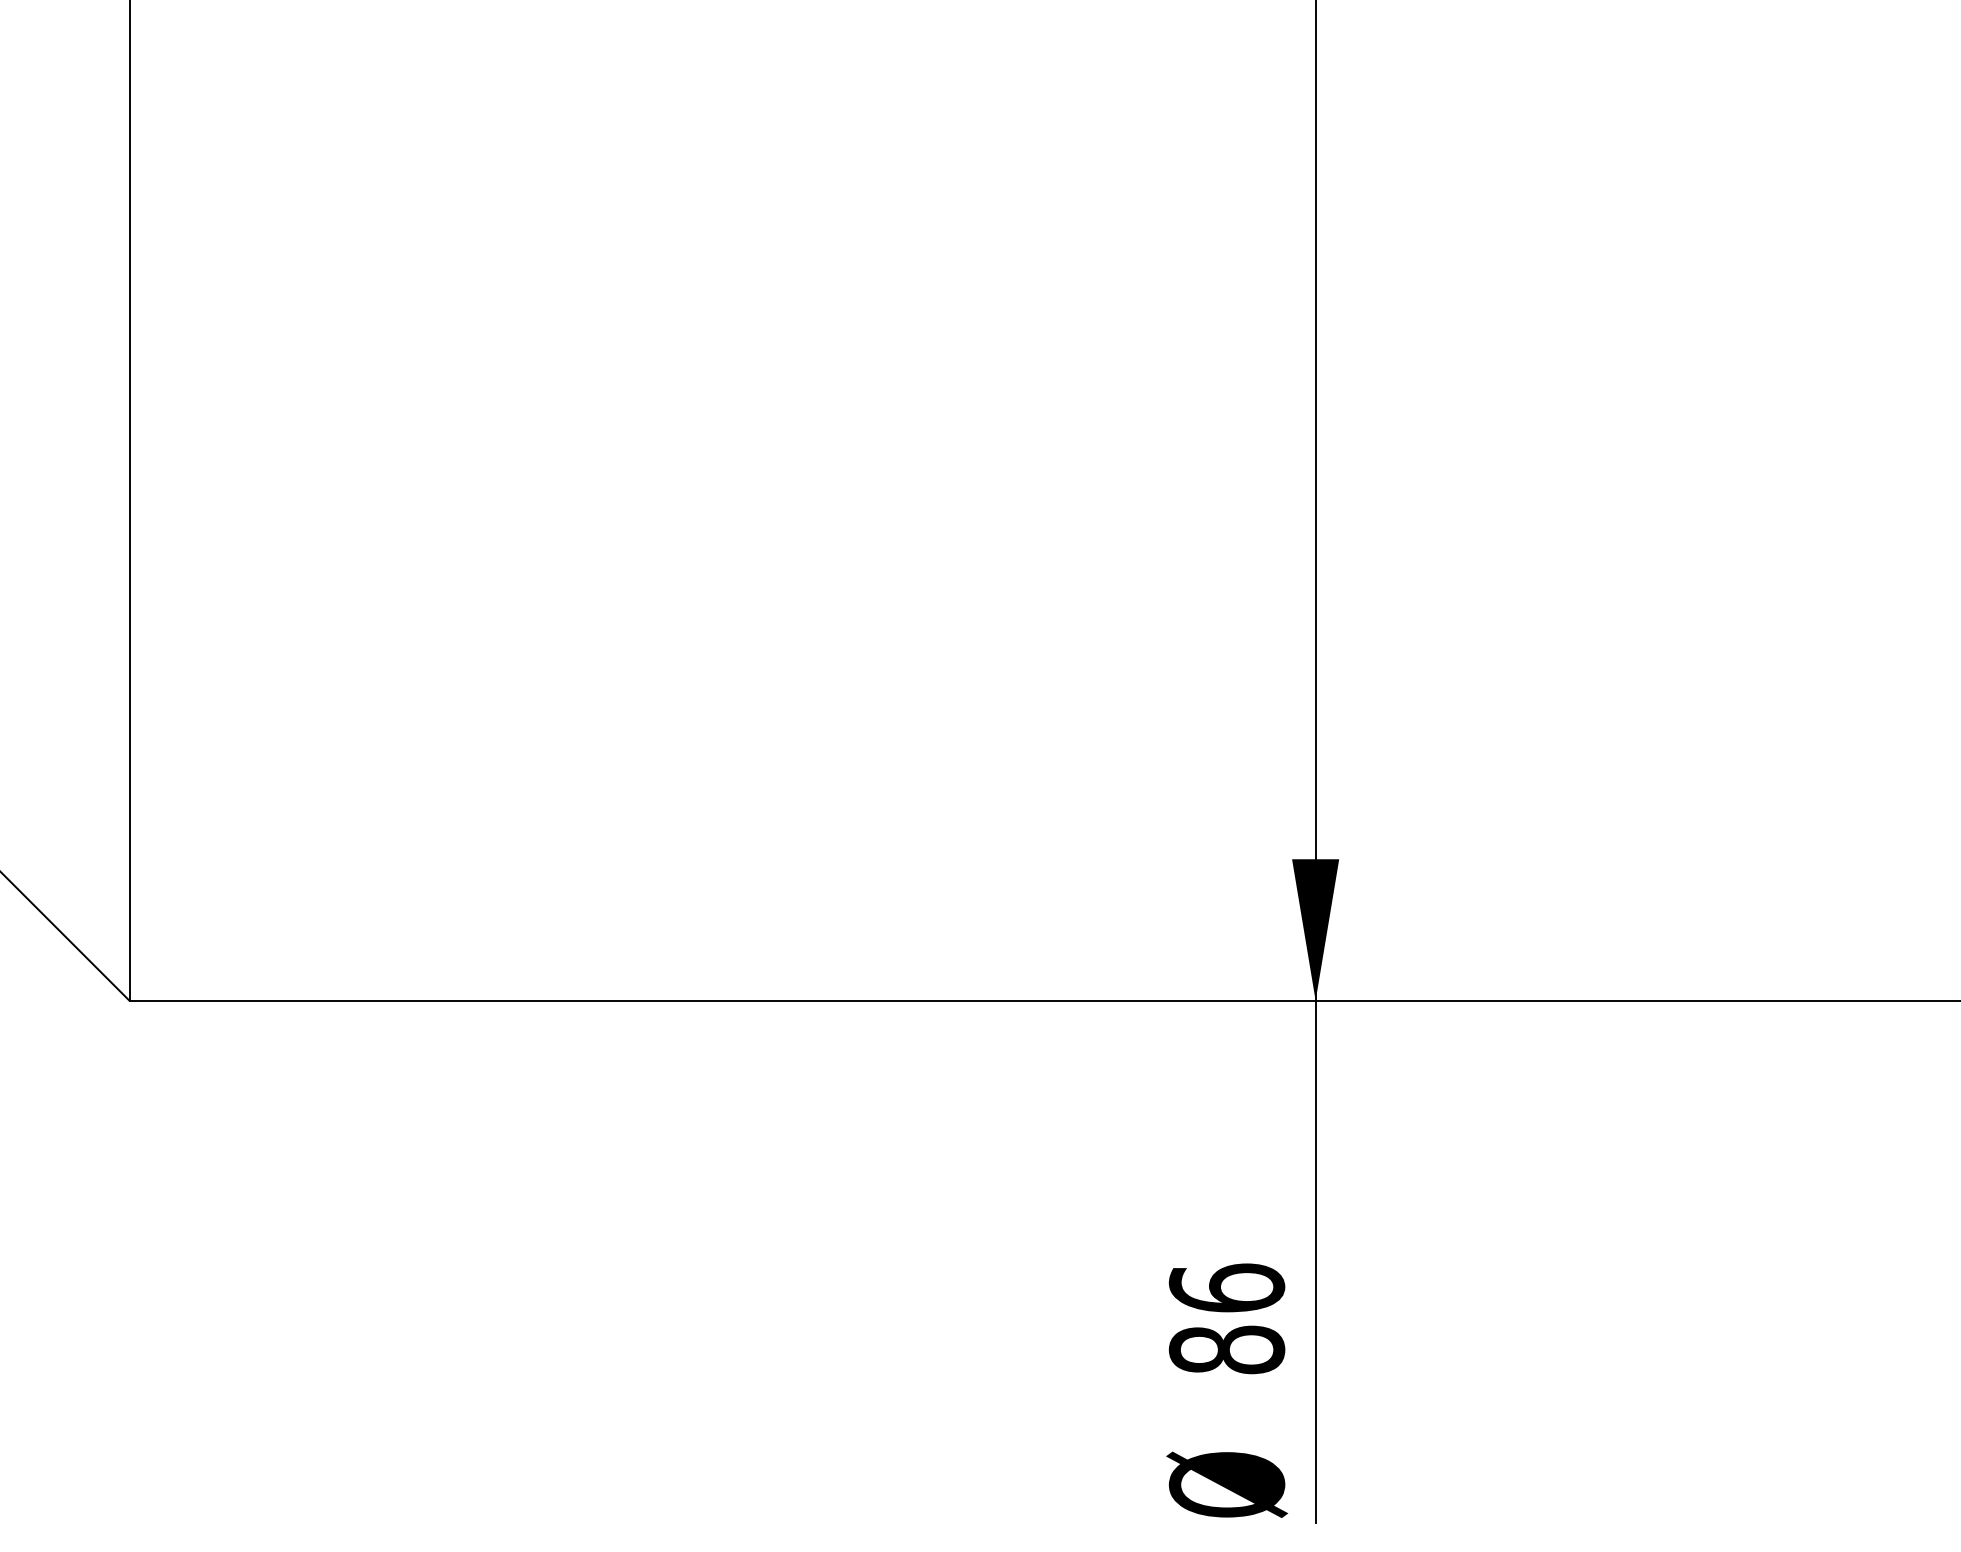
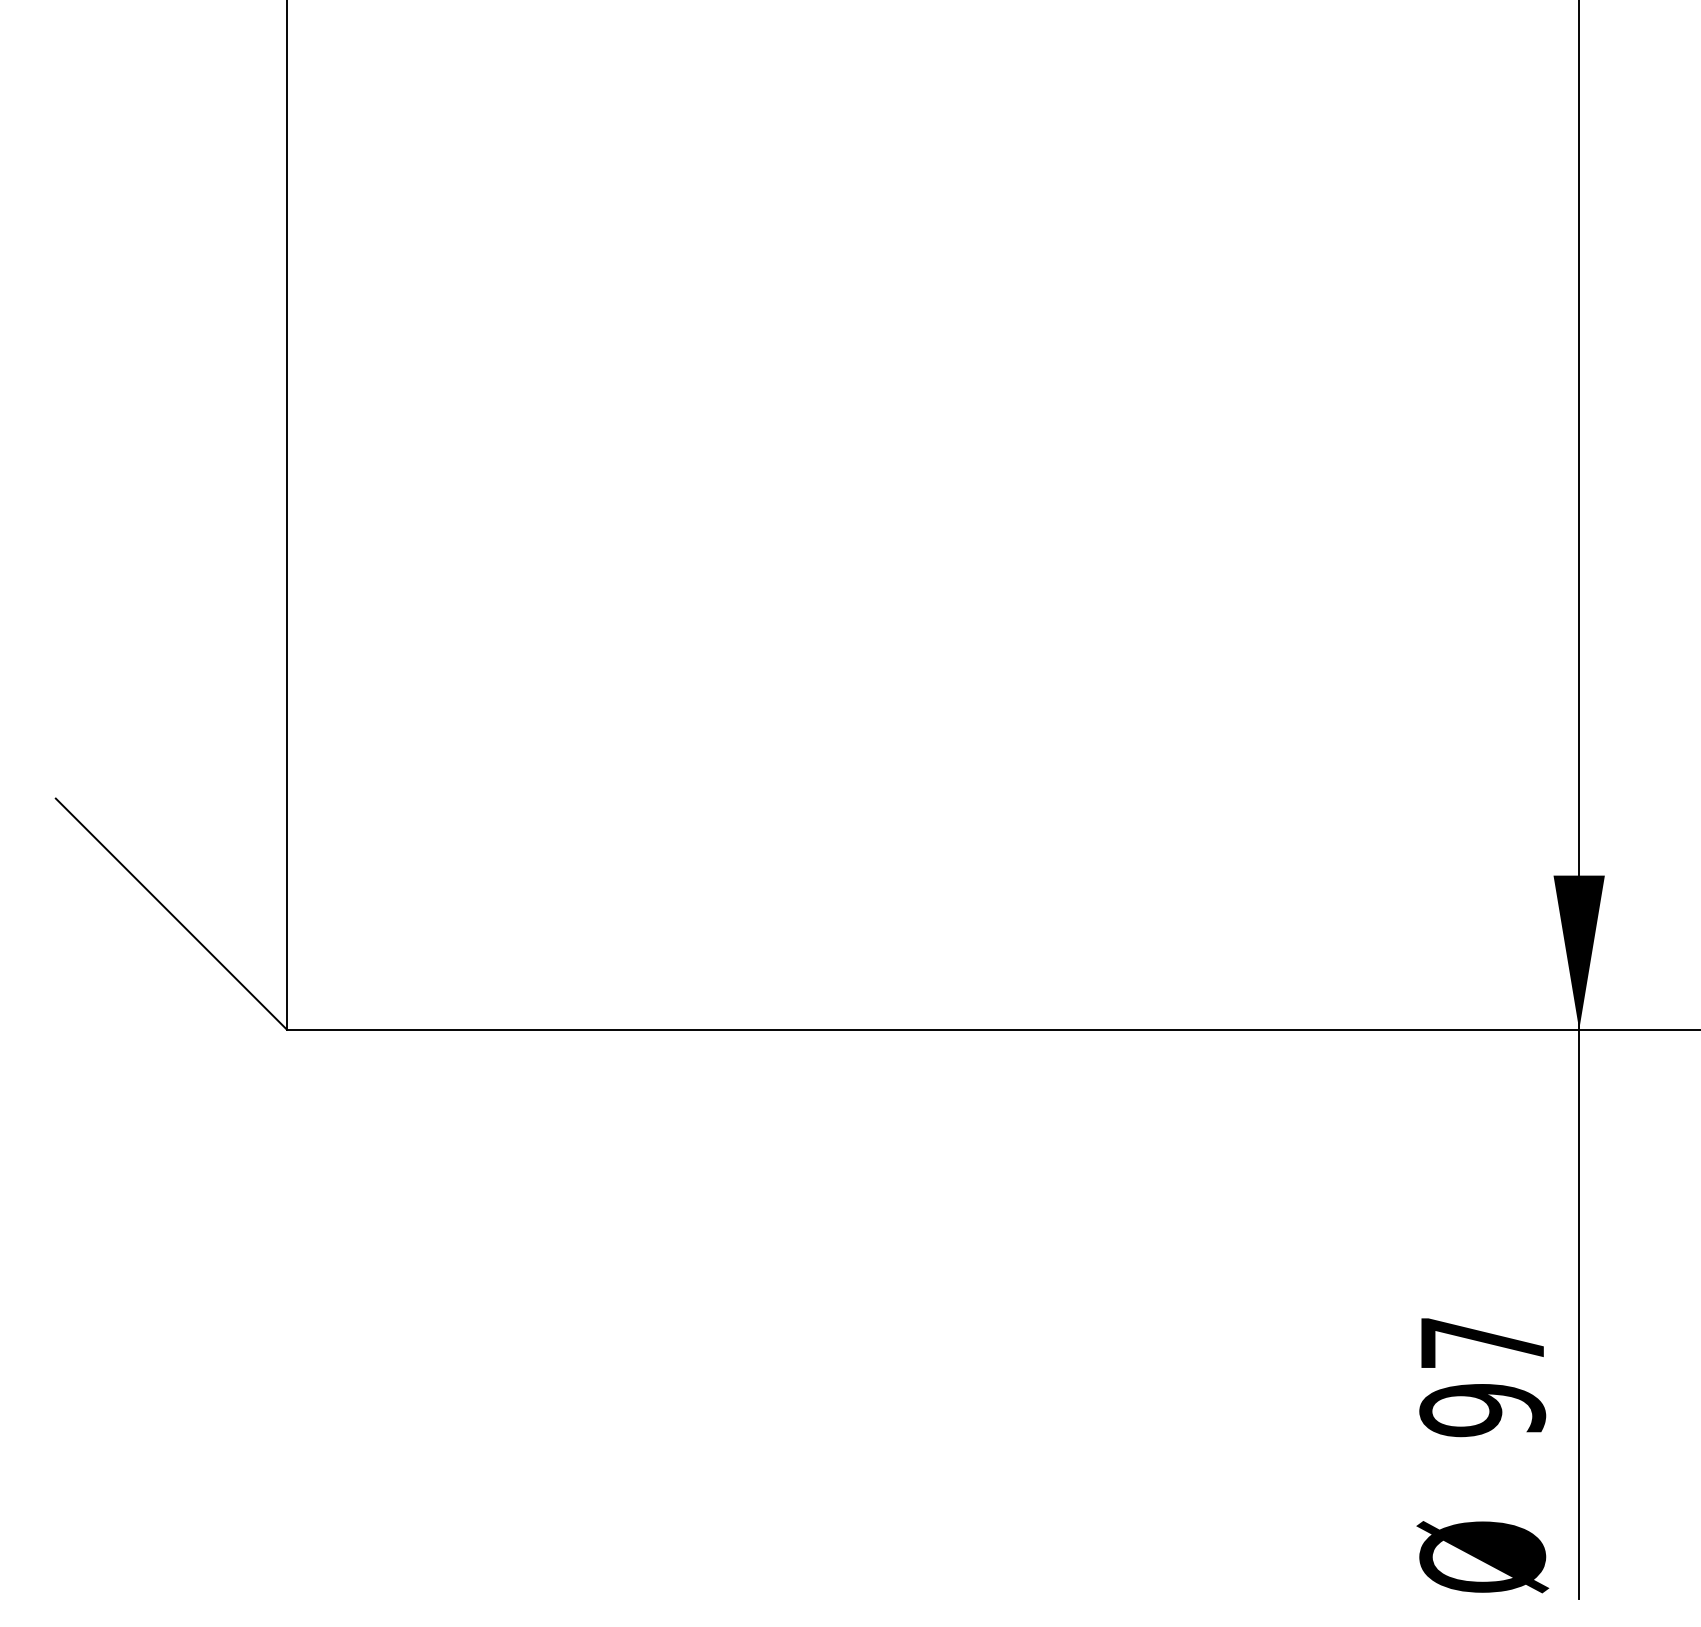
text: (1226, 1318) -> (1482, 1375), 86 -> 97

